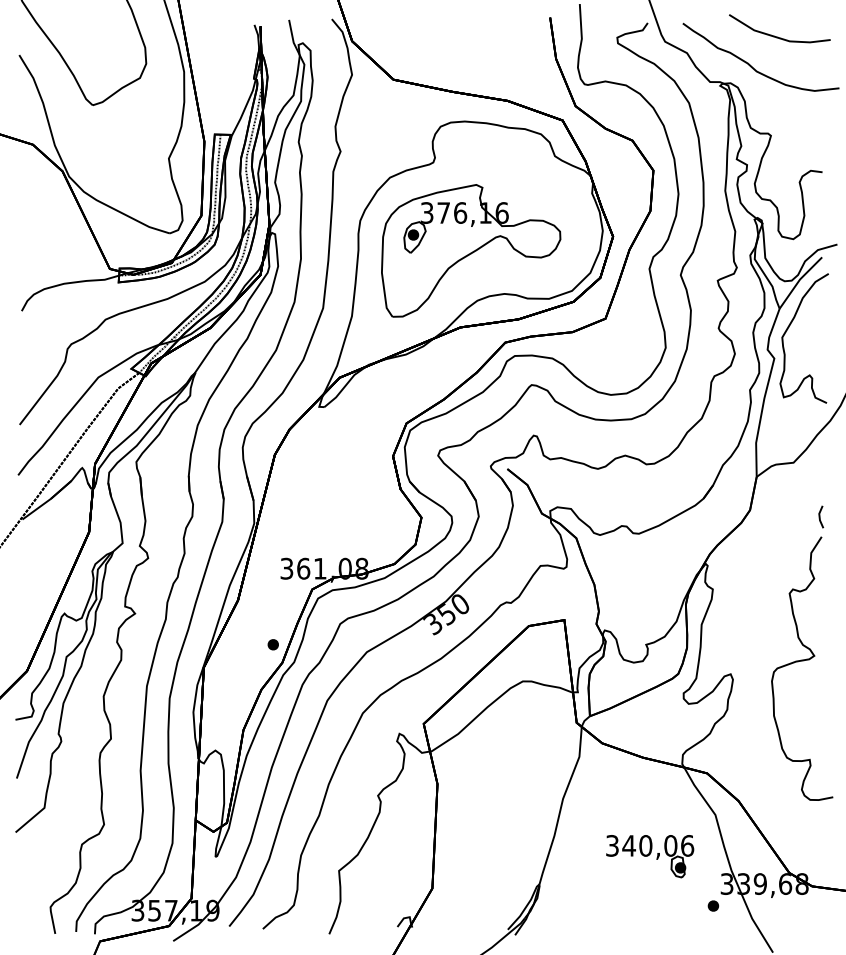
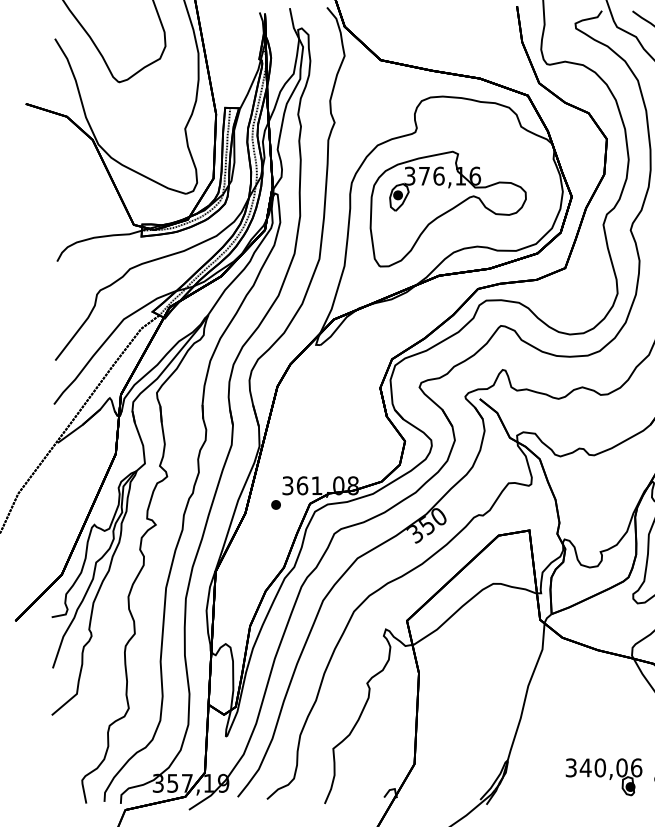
part: (272, 644) -> (275, 504), moved
part: (650, 856) -> (604, 777), moved

